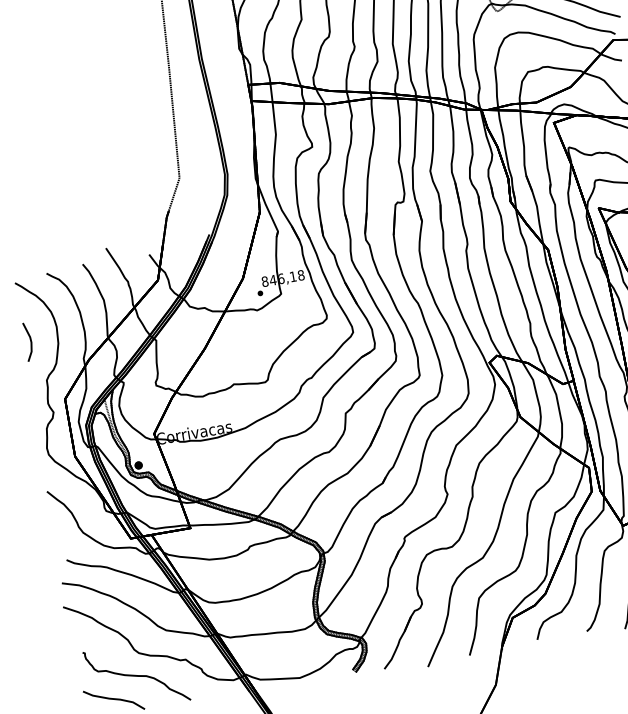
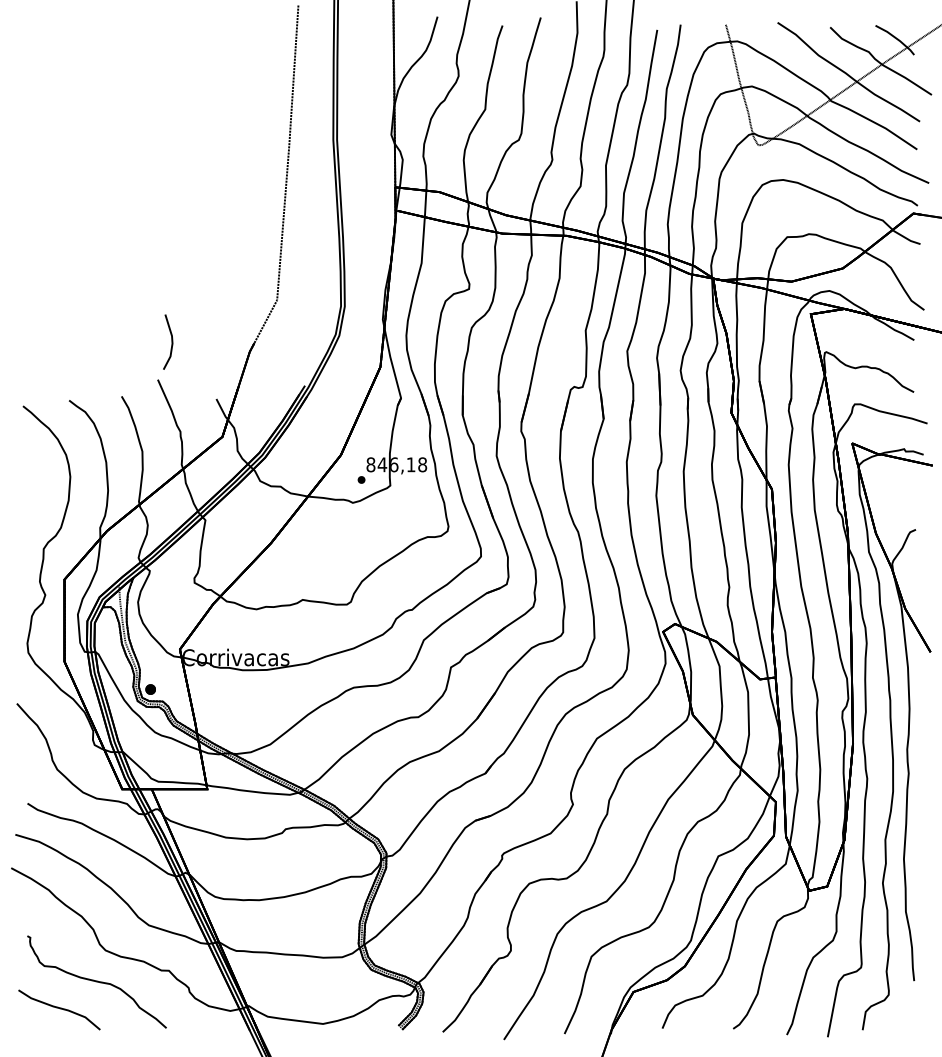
line: (30, 341) -> (171, 341), moved

